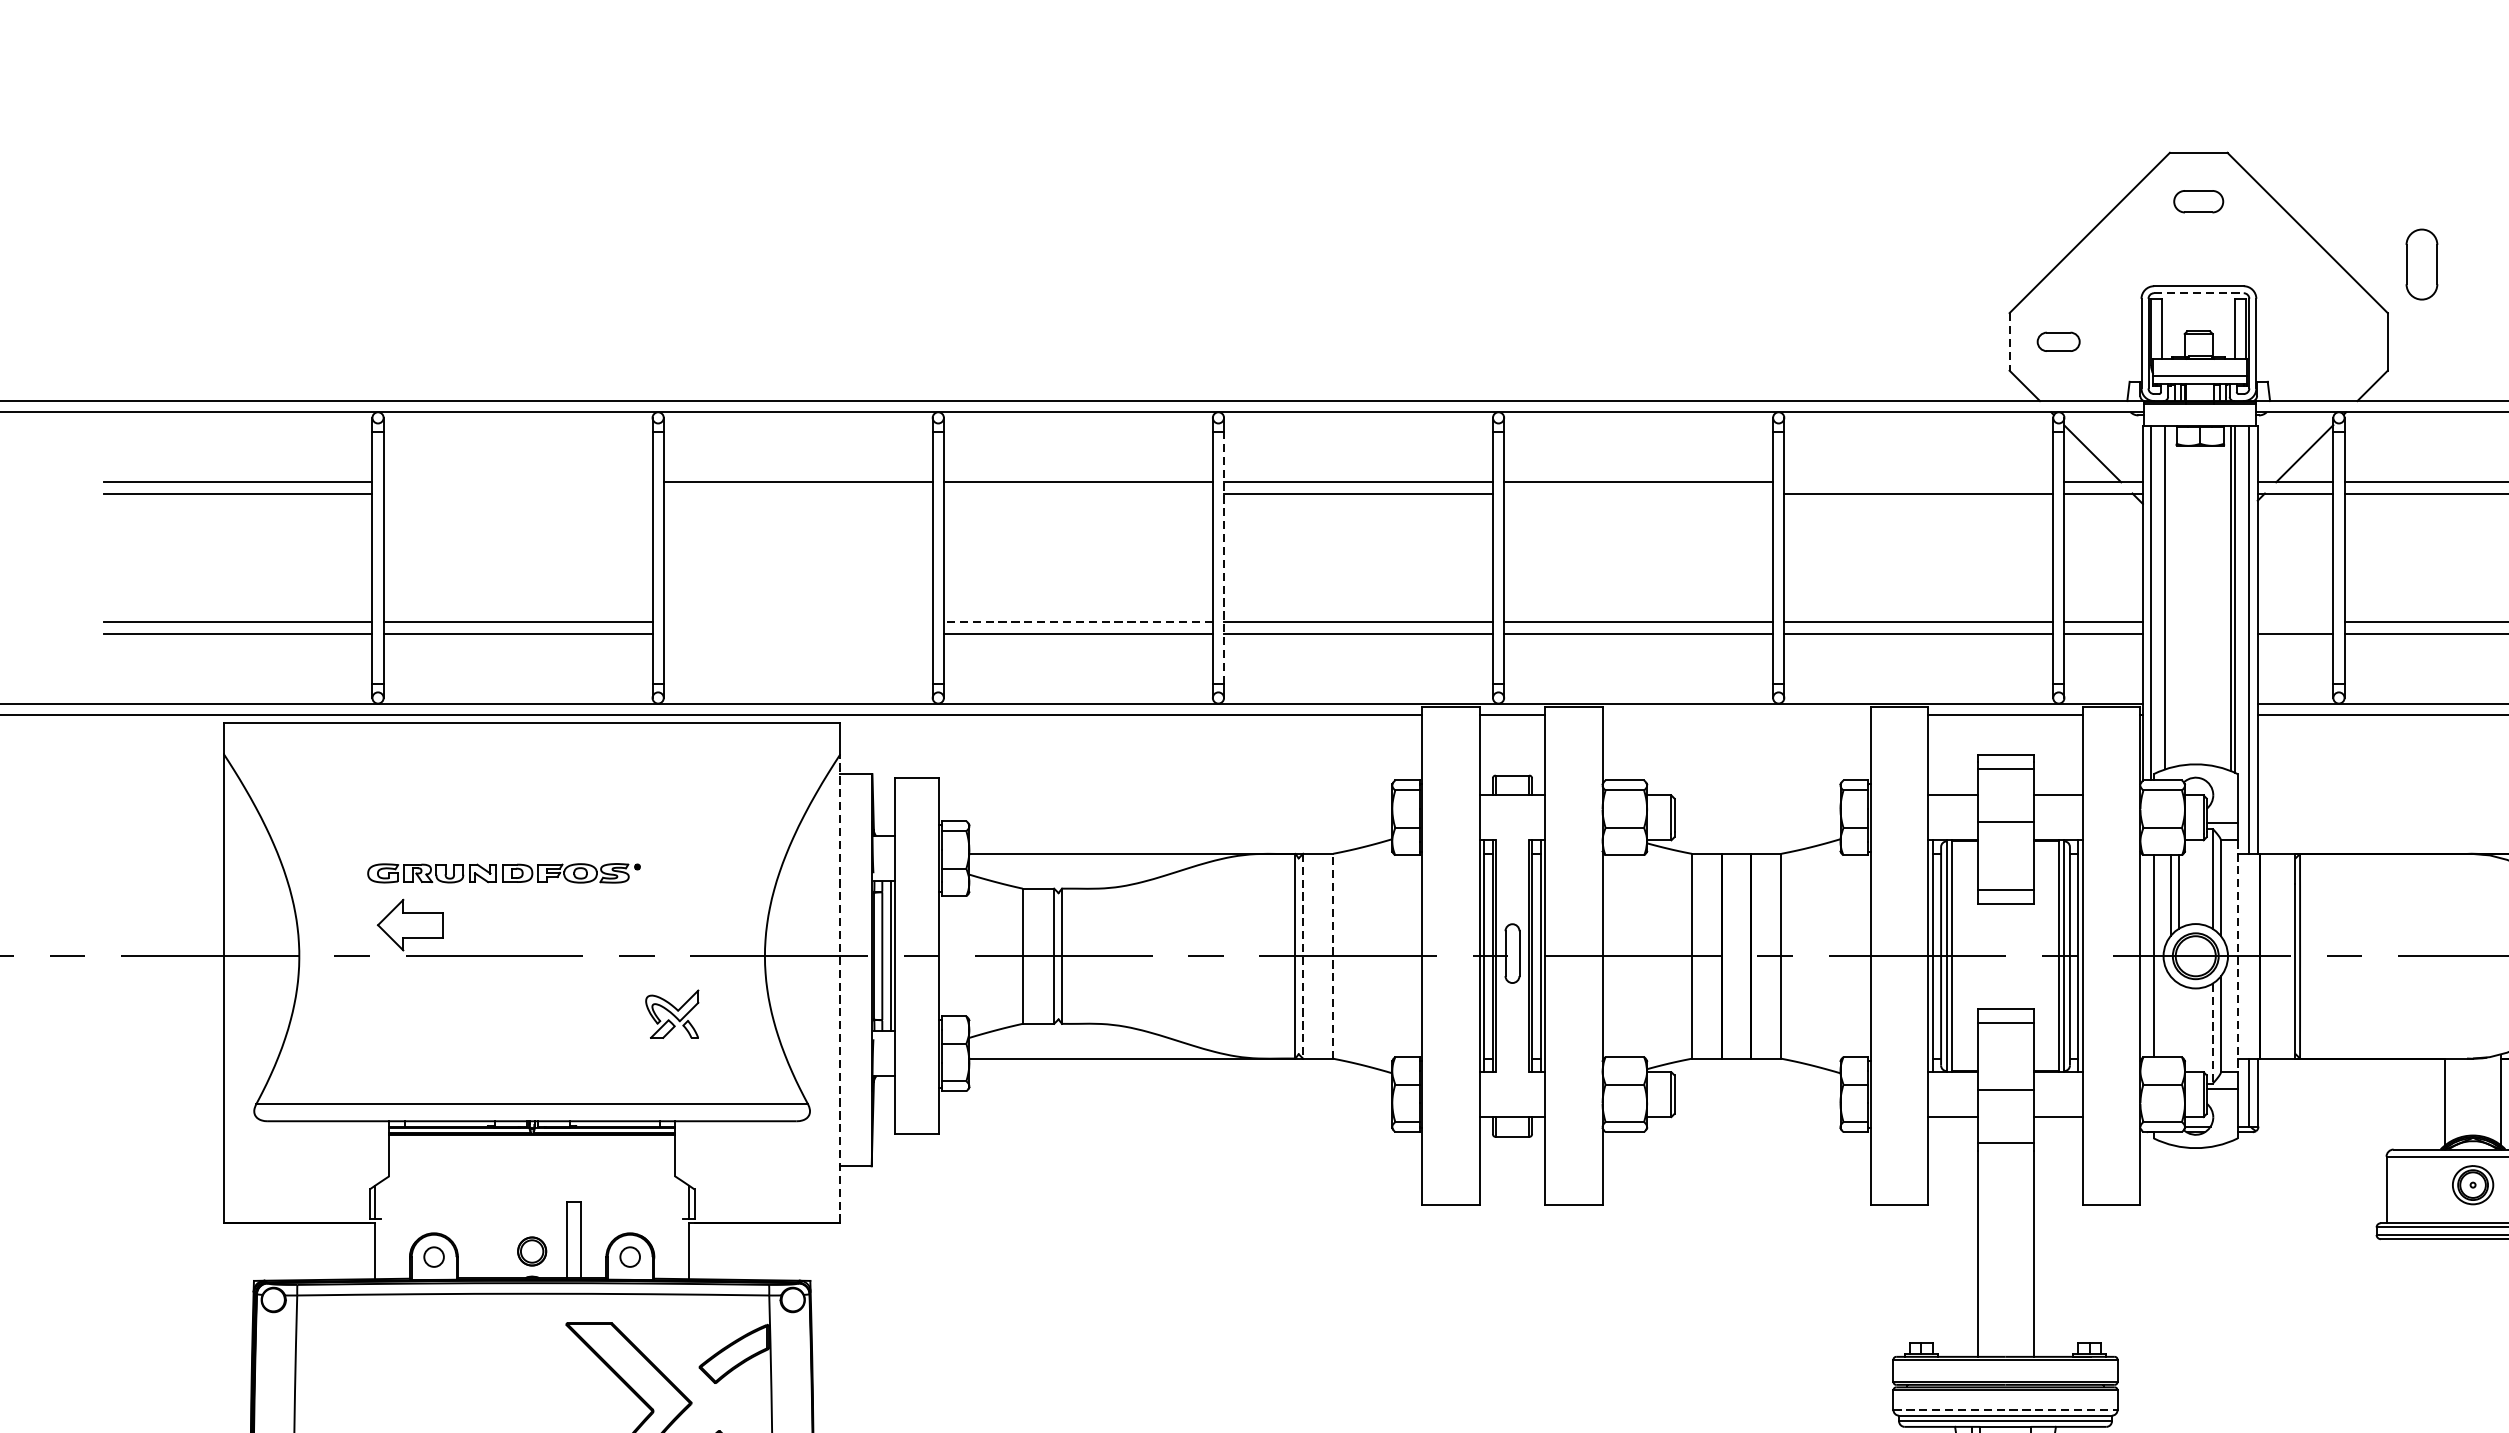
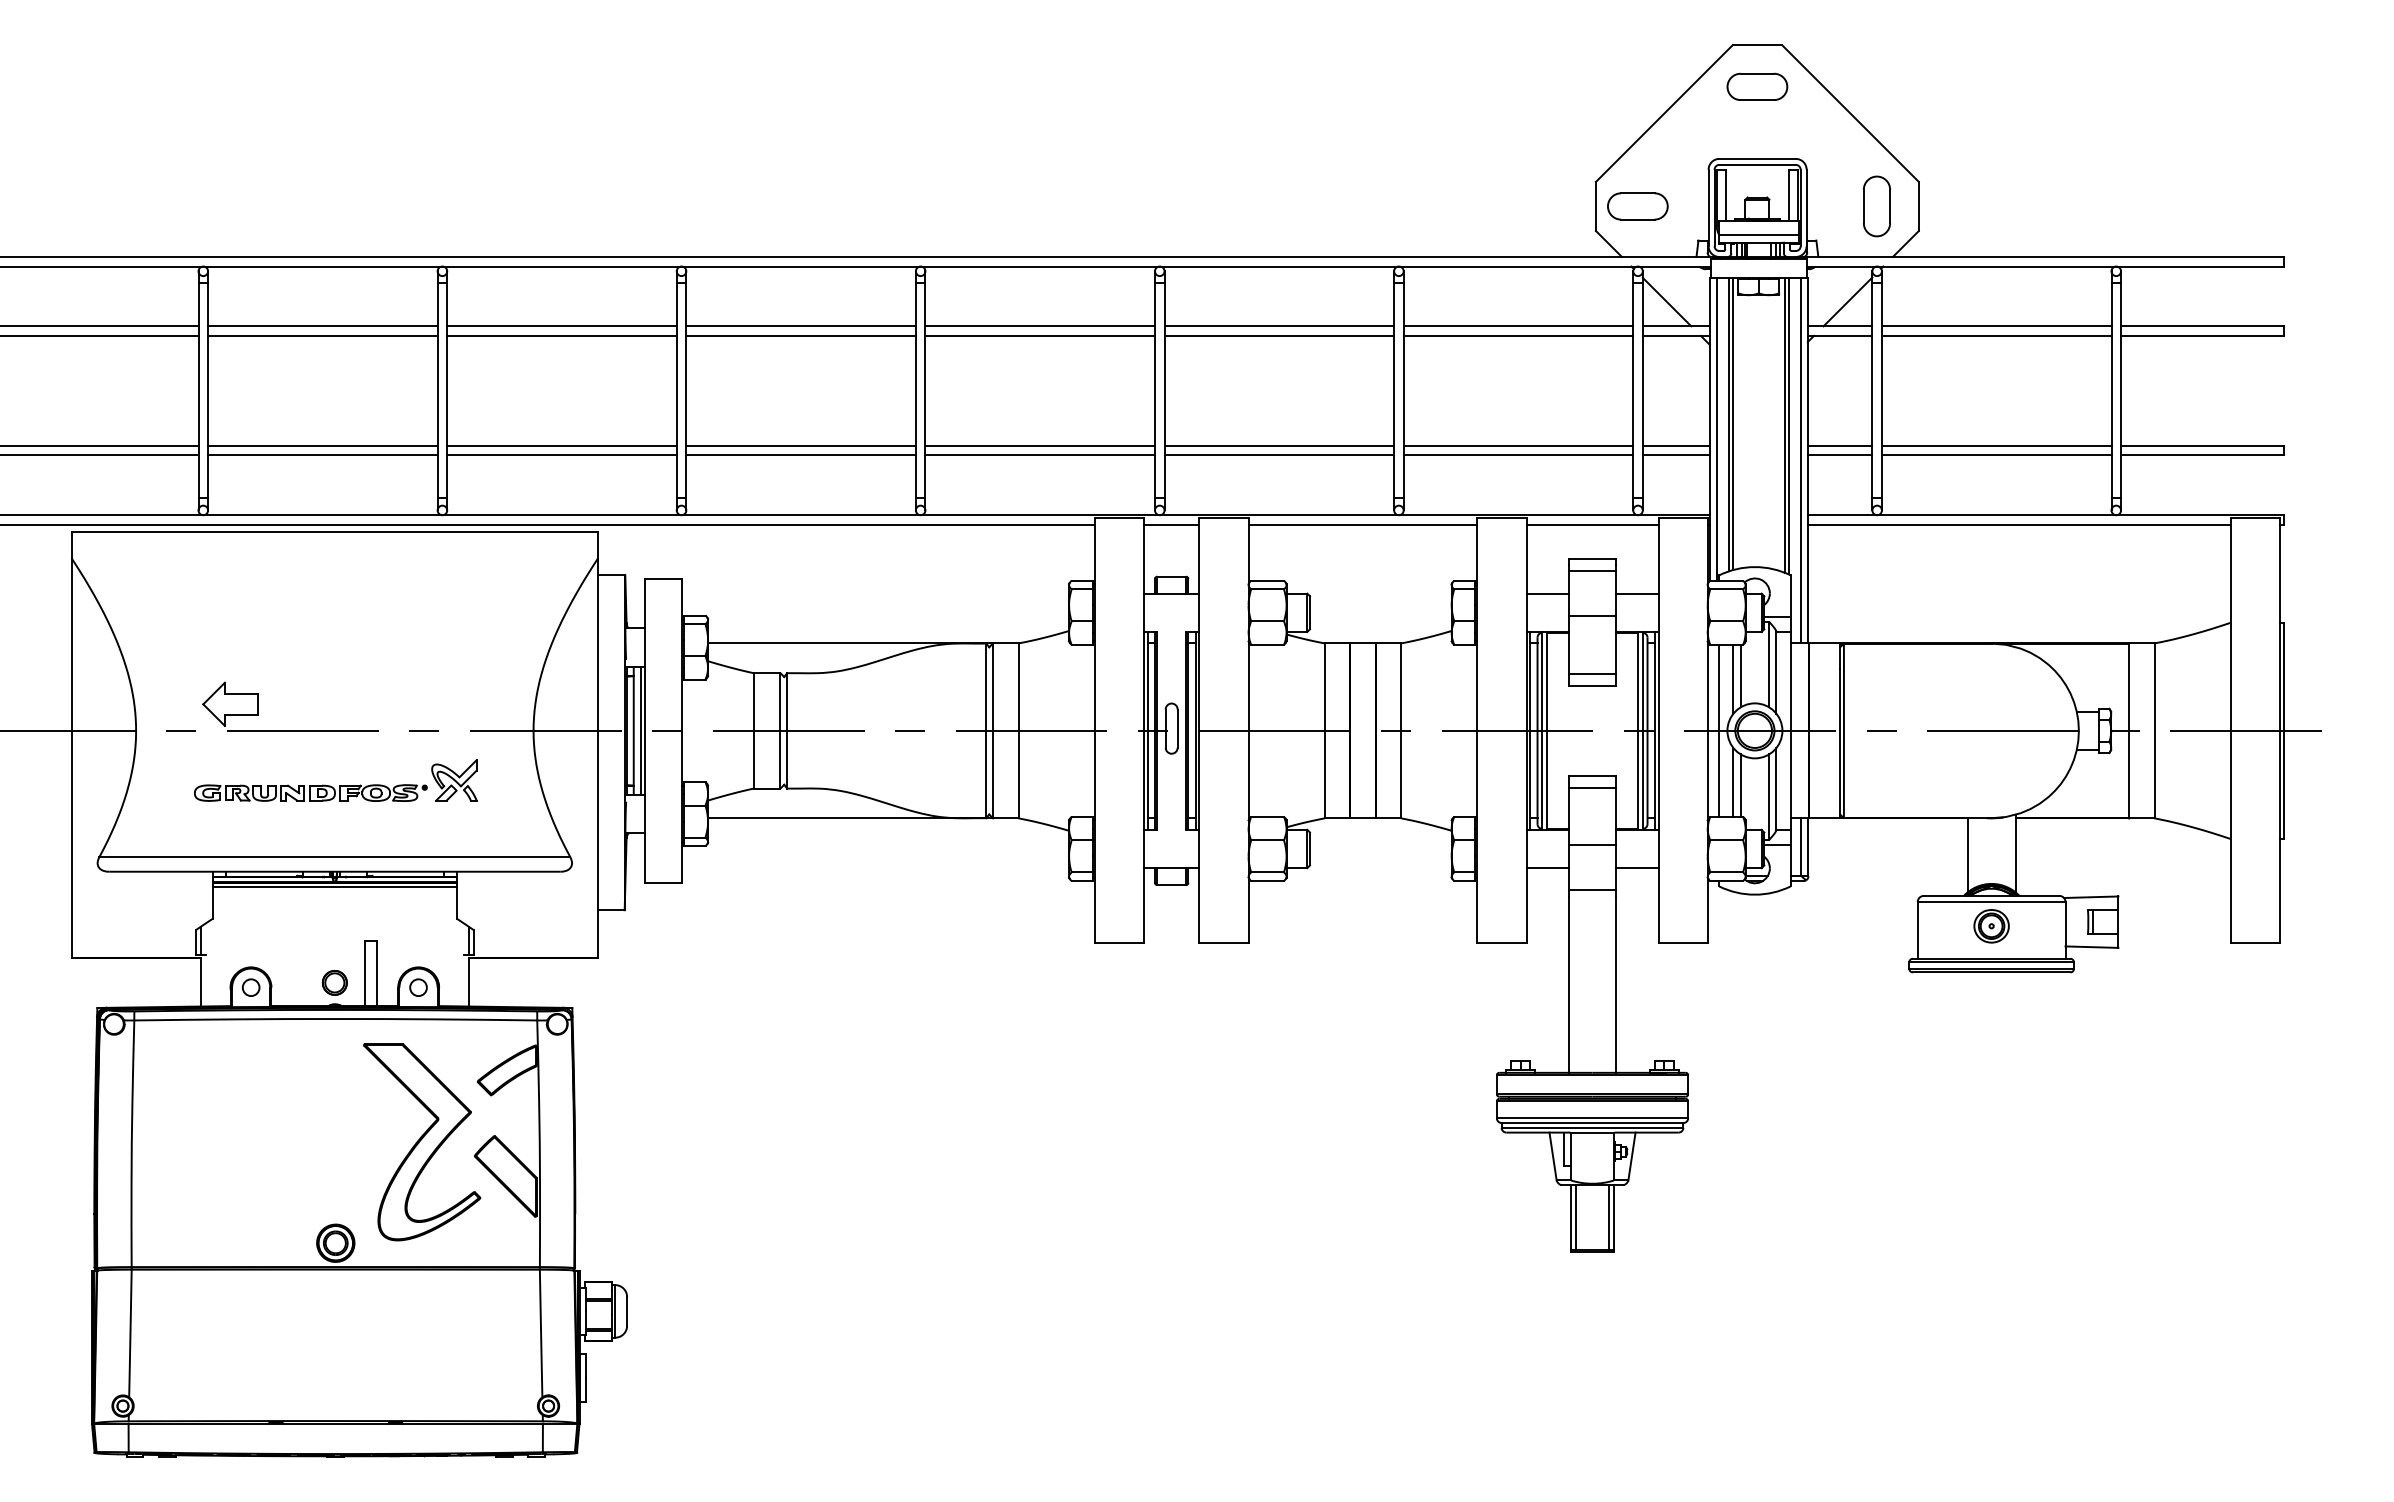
part: (2198, 201) -> (1757, 86), size x1.43
part: (2421, 264) -> (1876, 206), moved
line: (2199, 292) -> (1758, 164), dashed -> solid
line: (2010, 341) -> (1596, 206), dashed -> solid
part: (2058, 341) -> (1637, 206), size x1.67
line: (517, 482) -> (322, 326), added
line: (1918, 482) -> (1518, 326), added
line: (517, 493) -> (322, 335), added
line: (797, 493) -> (561, 335), added
line: (1077, 493) -> (800, 335), added
line: (1638, 493) -> (1279, 335), added
line: (1224, 557) -> (925, 390), dashed -> solid
line: (2169, 597) -> (1732, 424), added
line: (797, 621) -> (561, 445), added
line: (1078, 621) -> (801, 445), dashed -> solid
line: (2294, 621) -> (1839, 445), added
line: (797, 633) -> (561, 455), added
line: (1736, 714) -> (1362, 524), added
part: (503, 872) -> (310, 792), moved
line: (1333, 955) -> (1018, 730), dashed -> solid
line: (2237, 955) -> (1790, 730), dashed -> solid
line: (1303, 956) -> (993, 731), dashed -> solid
line: (839, 988) -> (597, 758), dashed -> solid
line: (2170, 1016) -> (1733, 782), added
line: (2178, 1020) -> (1740, 785), added
line: (2212, 1034) -> (1769, 797), dashed -> solid
line: (531, 1139) -> (334, 887), added
line: (2005, 1410) -> (1592, 1118), dashed -> solid

